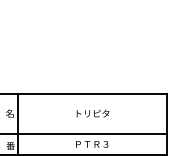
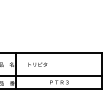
text: (92, 113) -> (37, 64), moved

